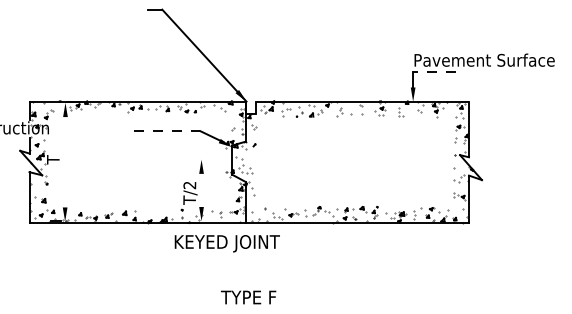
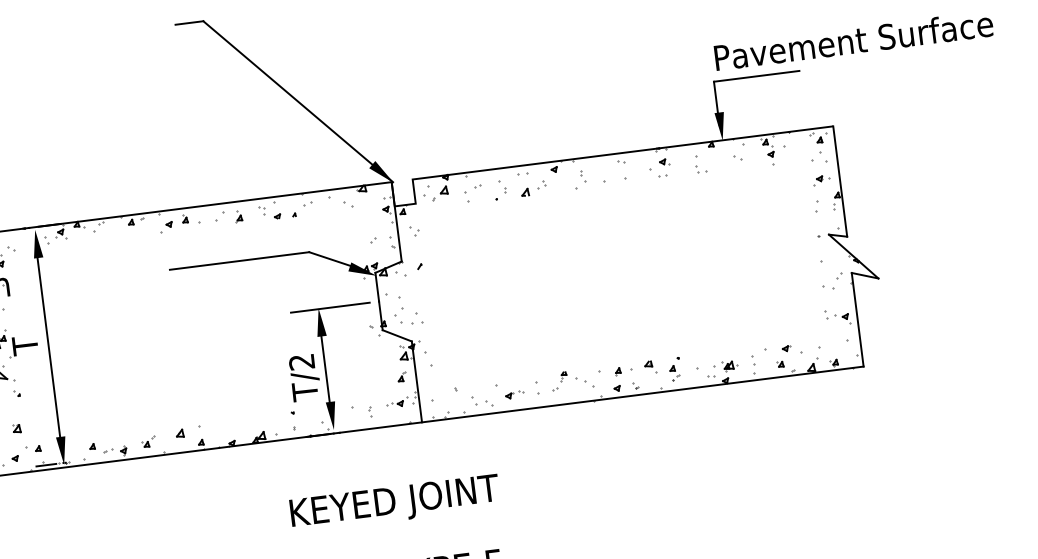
line: (434, 71) -> (757, 75), dashed -> solid
line: (164, 131) -> (238, 261), dashed -> solid
line: (64, 160) -> (47, 344), added
line: (207, 160) -> (330, 308), added
line: (201, 191) -> (326, 371), added
text: (226, 243) -> (393, 503), moved

